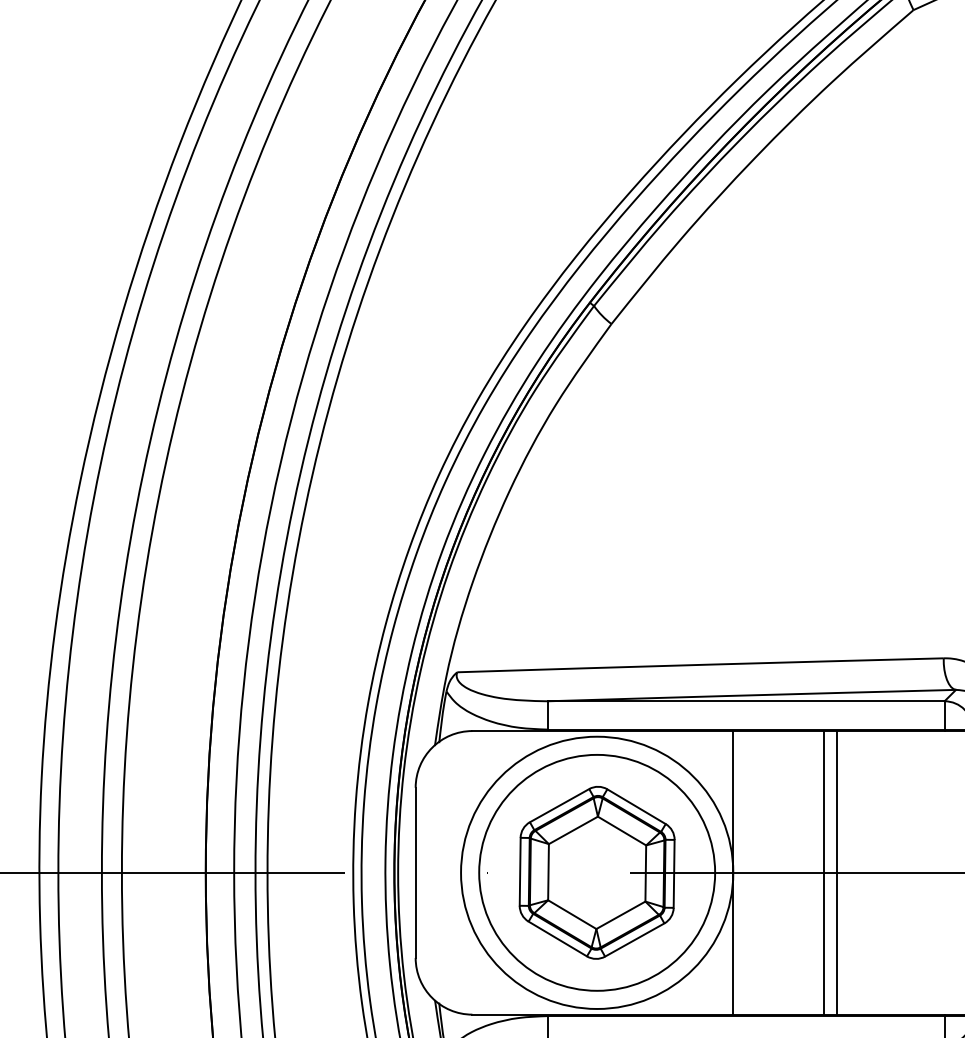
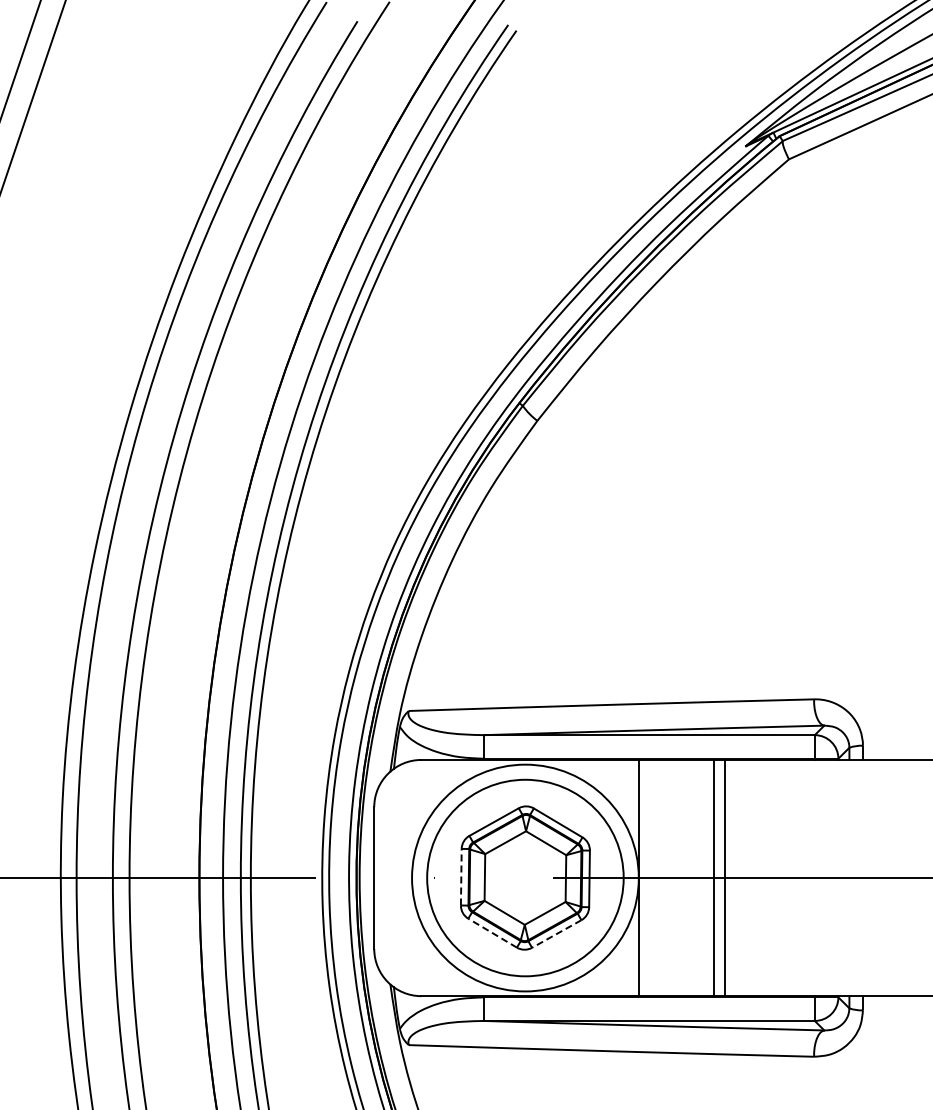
line: (520, 870) -> (461, 876), solid -> dashed
line: (557, 938) -> (492, 932), solid -> dashed
line: (634, 940) -> (556, 934), solid -> dashed

